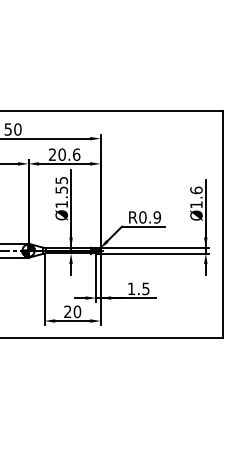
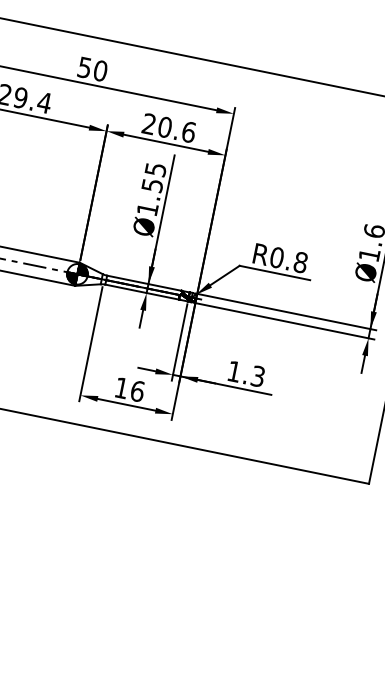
text: (157, 217) -> (301, 262), R0.9 -> R0.8
text: (145, 288) -> (257, 375), 1.5 -> 1.3
text: (72, 311) -> (129, 389), 20 -> 16

